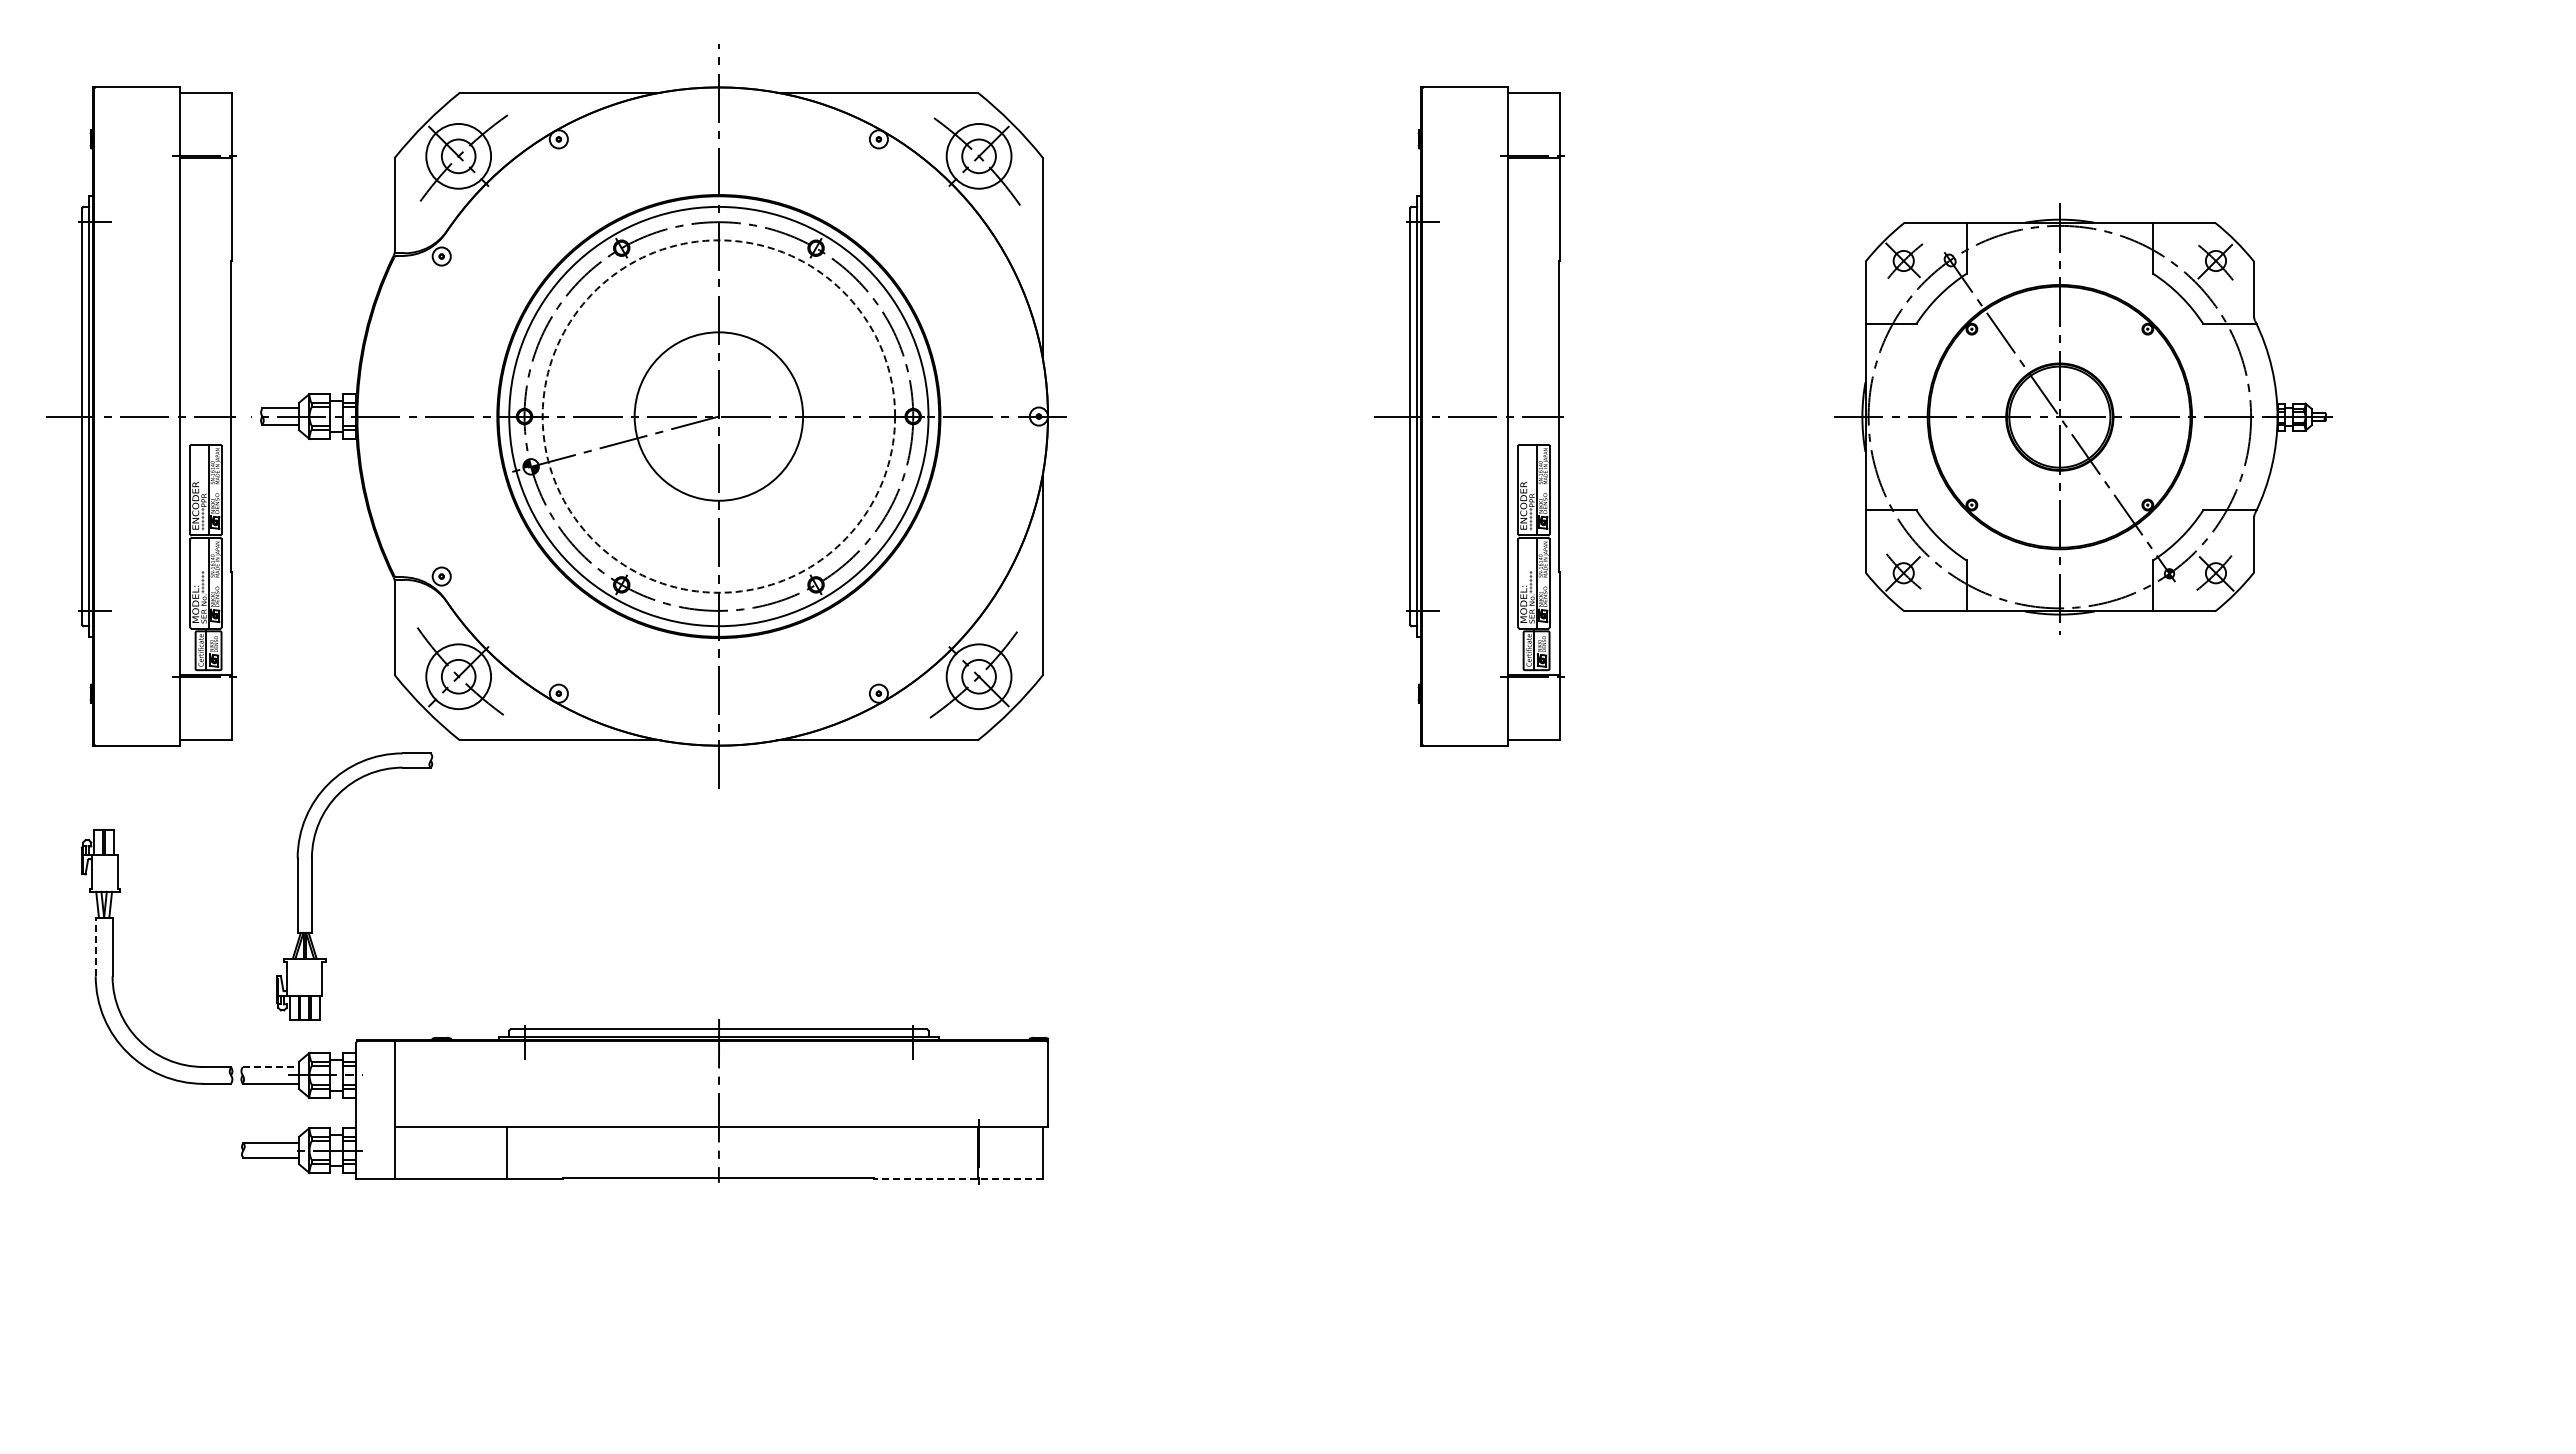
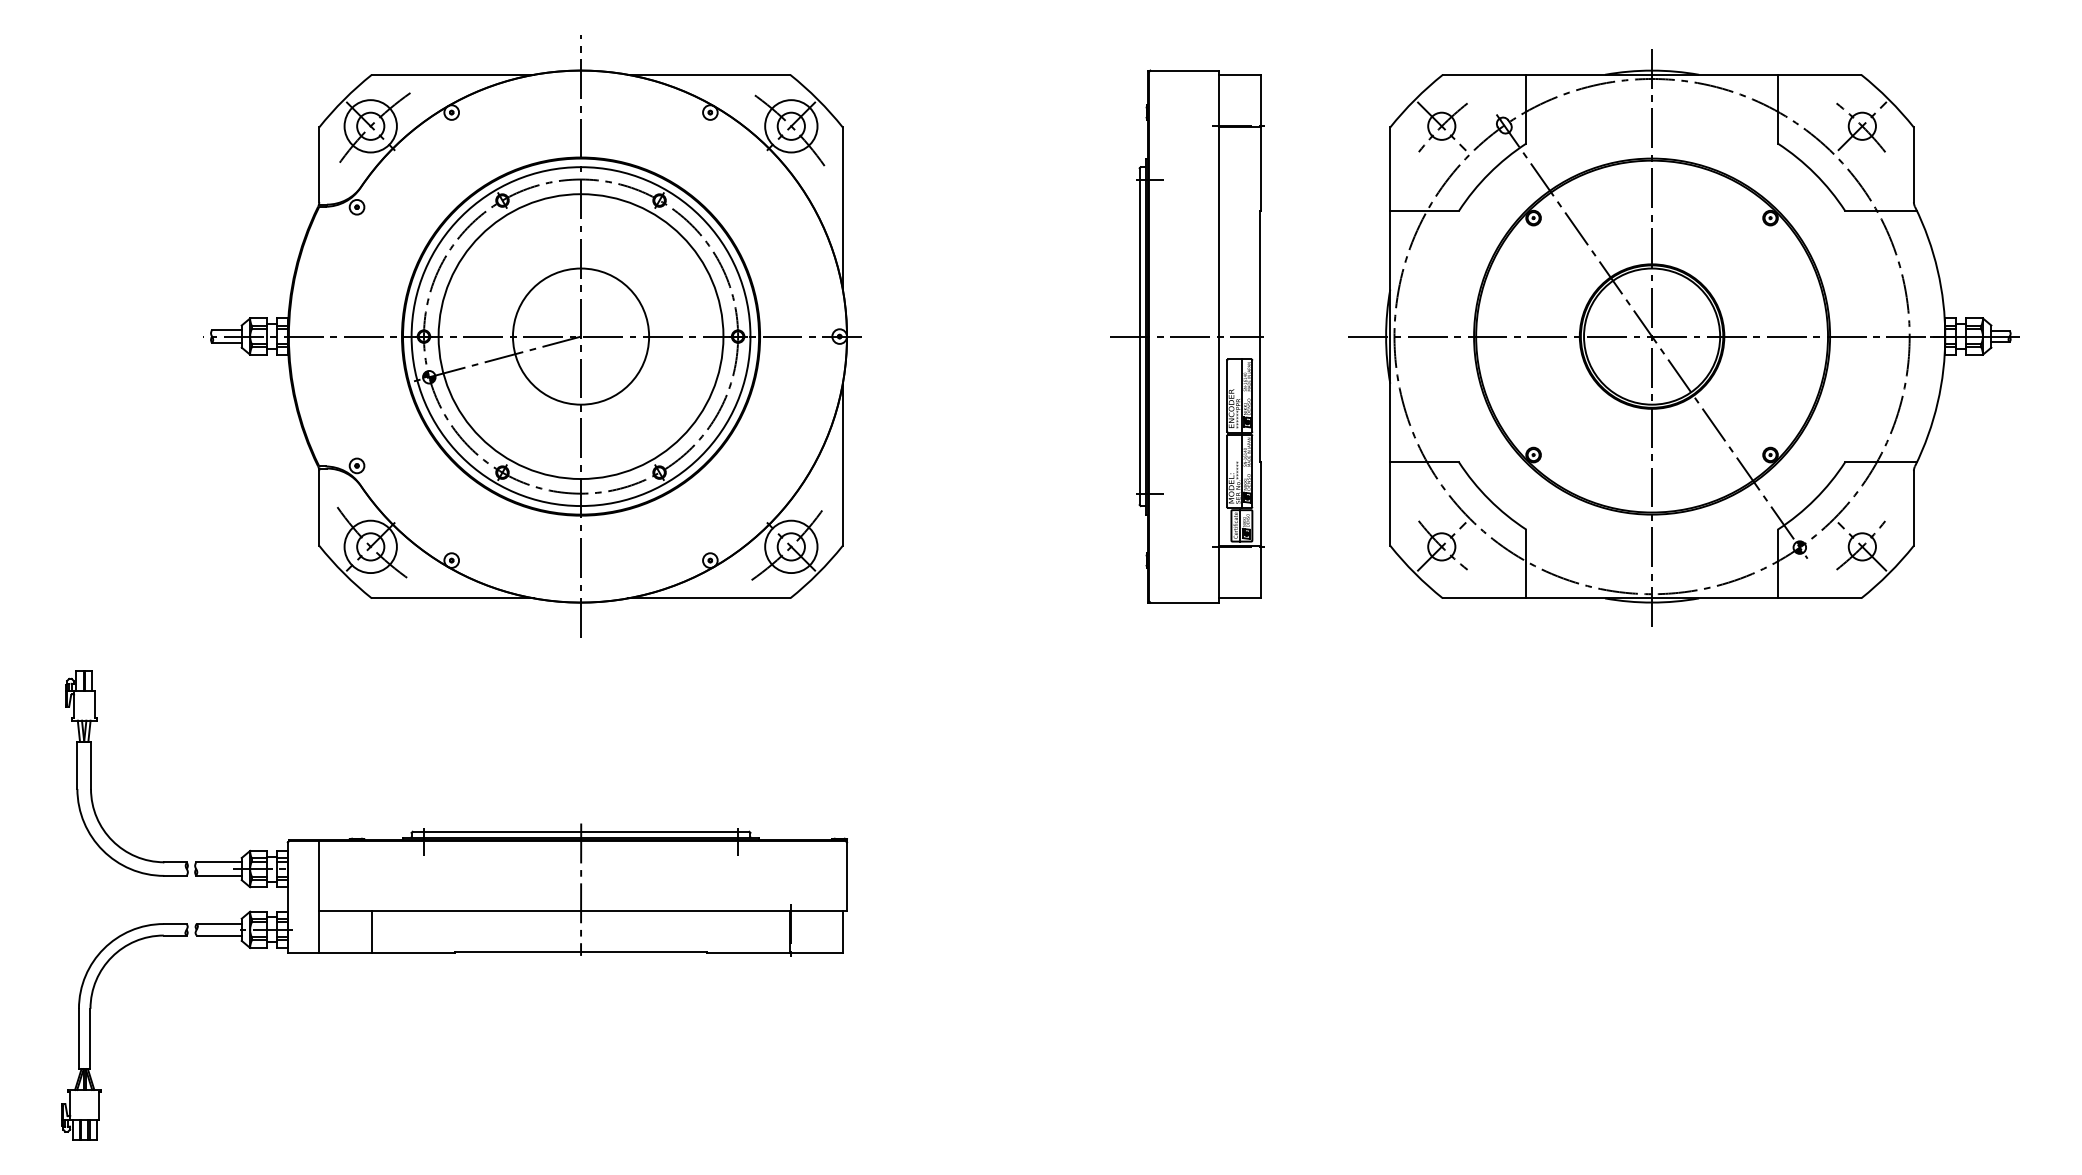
part: (141, 416) -> (114, 336), removed
circle: (718, 416) -> (580, 336), dashed -> solid
part: (2083, 417) -> (1683, 337), size x1.67
part: (312, 886) -> (90, 1031), moved
line: (95, 946) -> (77, 764), dashed -> solid
line: (271, 1066) -> (219, 861), dashed -> solid
line: (507, 1153) -> (372, 932), moved
line: (958, 1179) -> (774, 953), dashed -> solid

